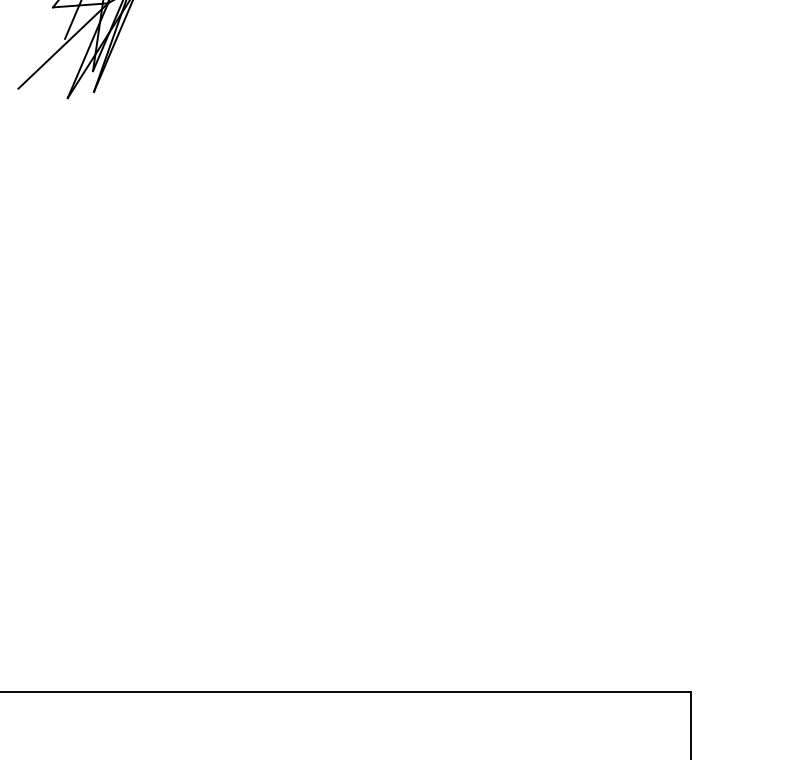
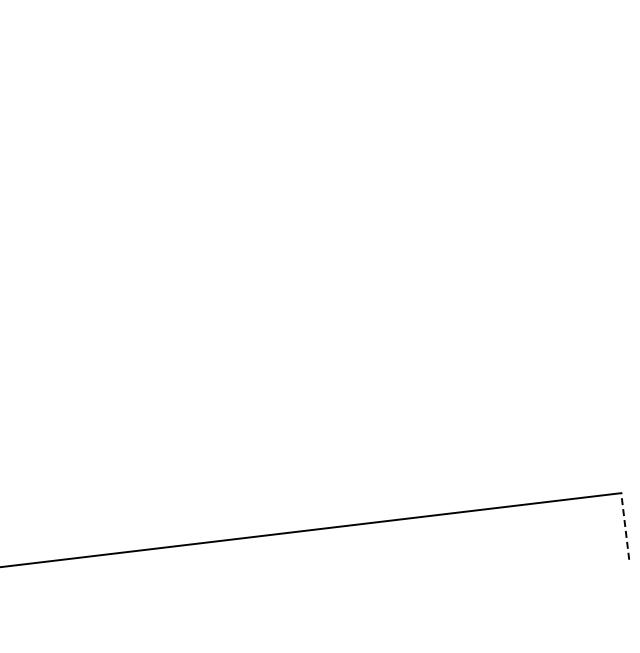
line: (690, 725) -> (625, 526), solid -> dashed

